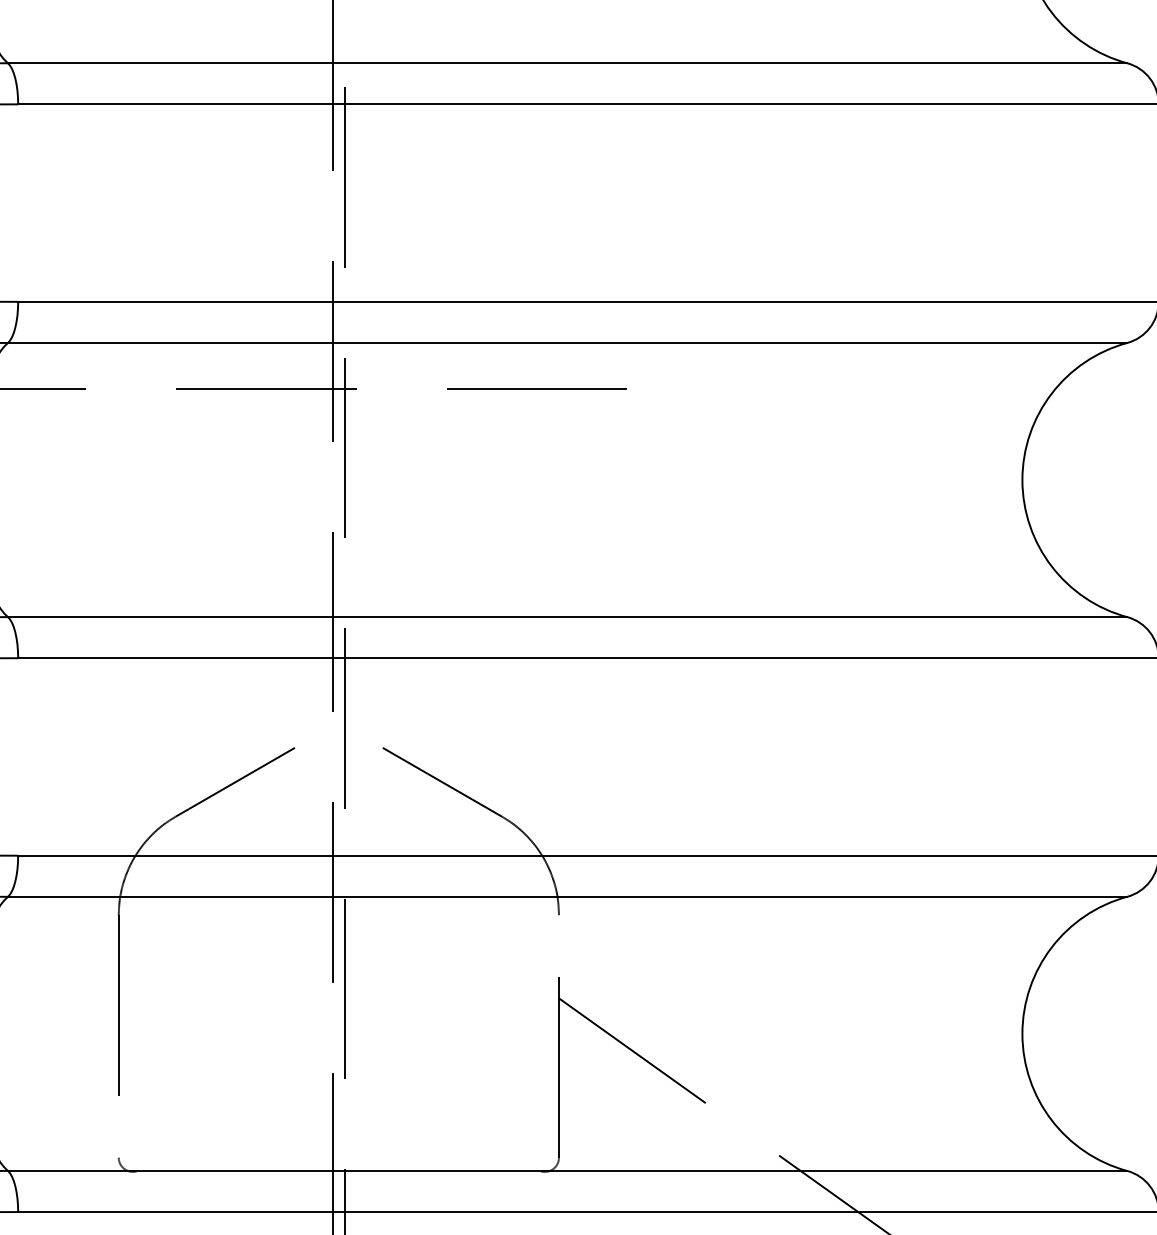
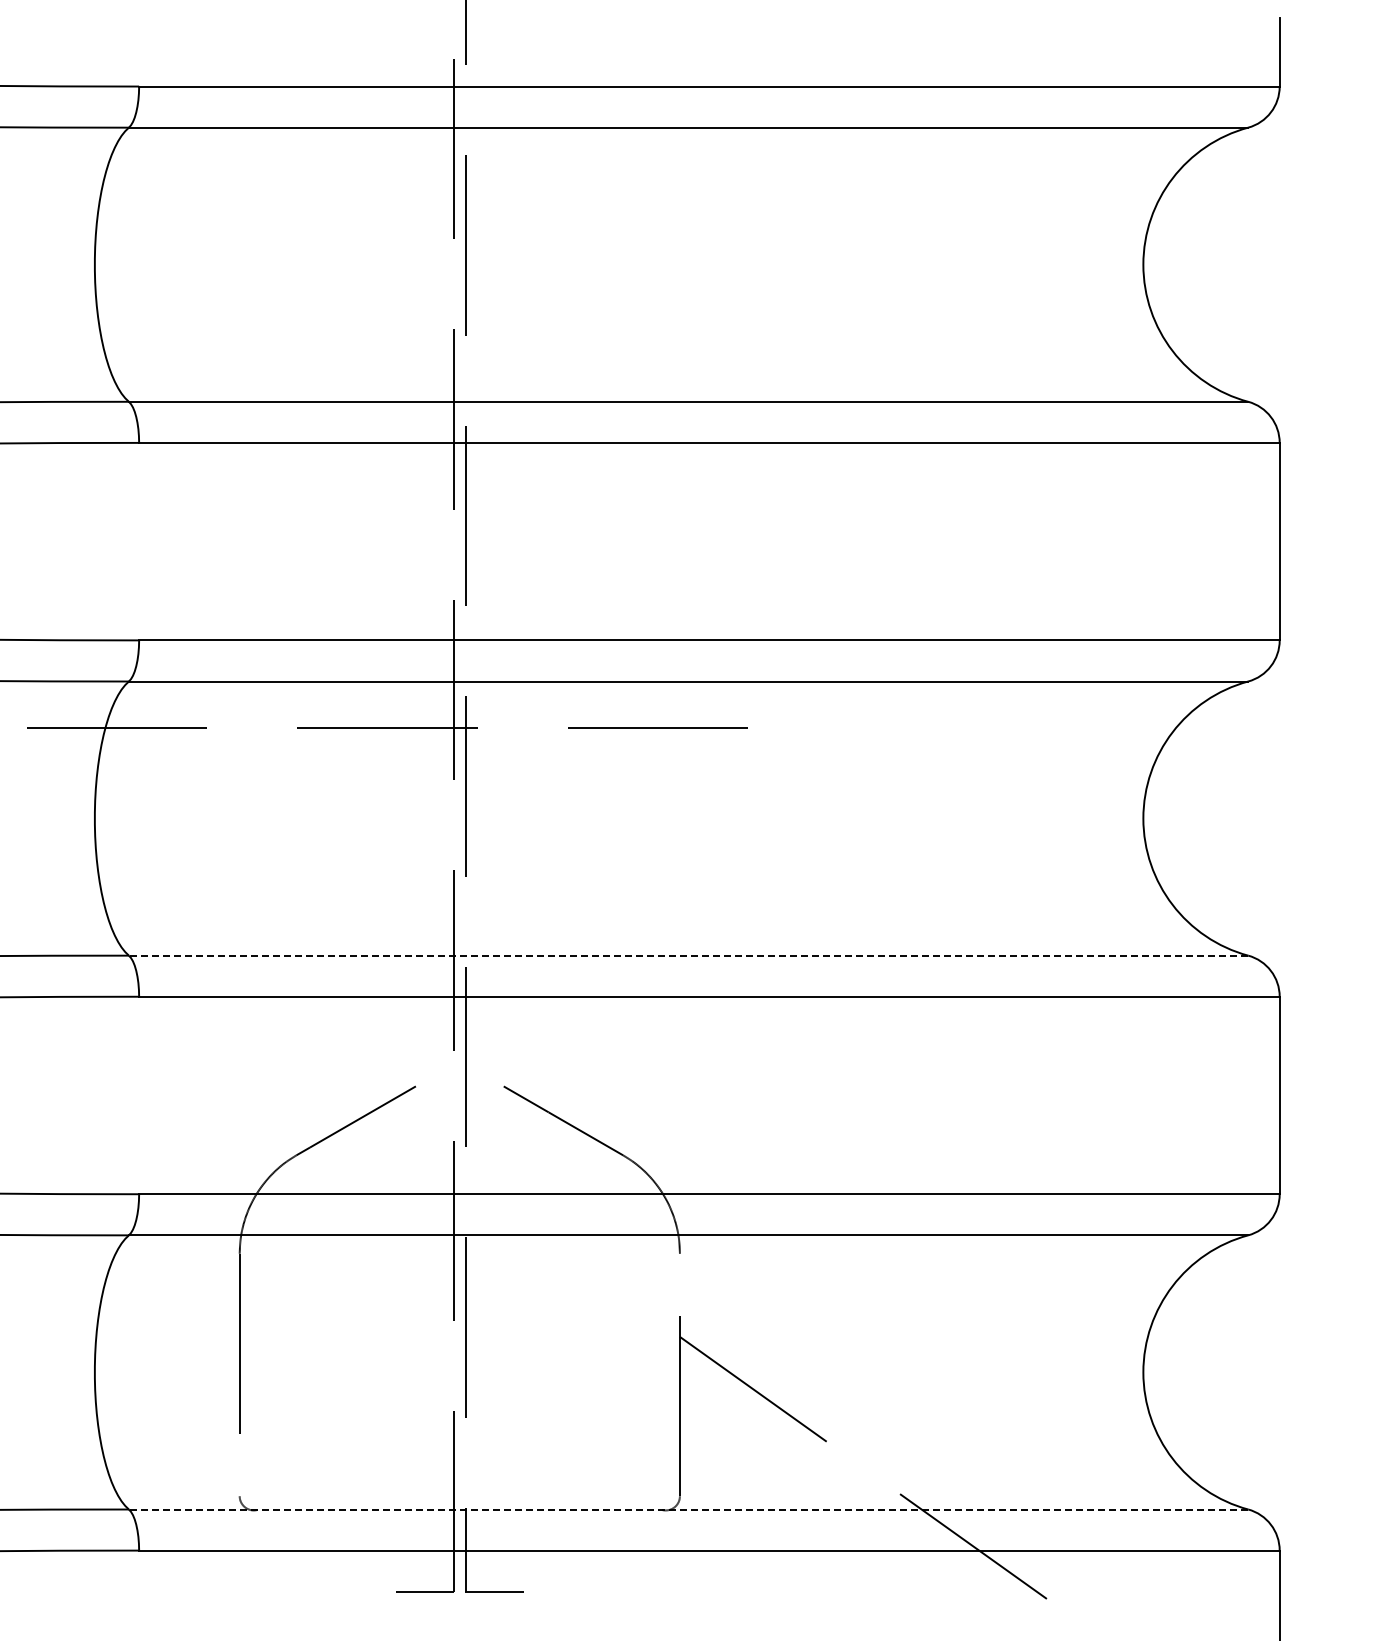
line: (567, 616) -> (688, 955), solid -> dashed
line: (567, 1170) -> (688, 1509), solid -> dashed

